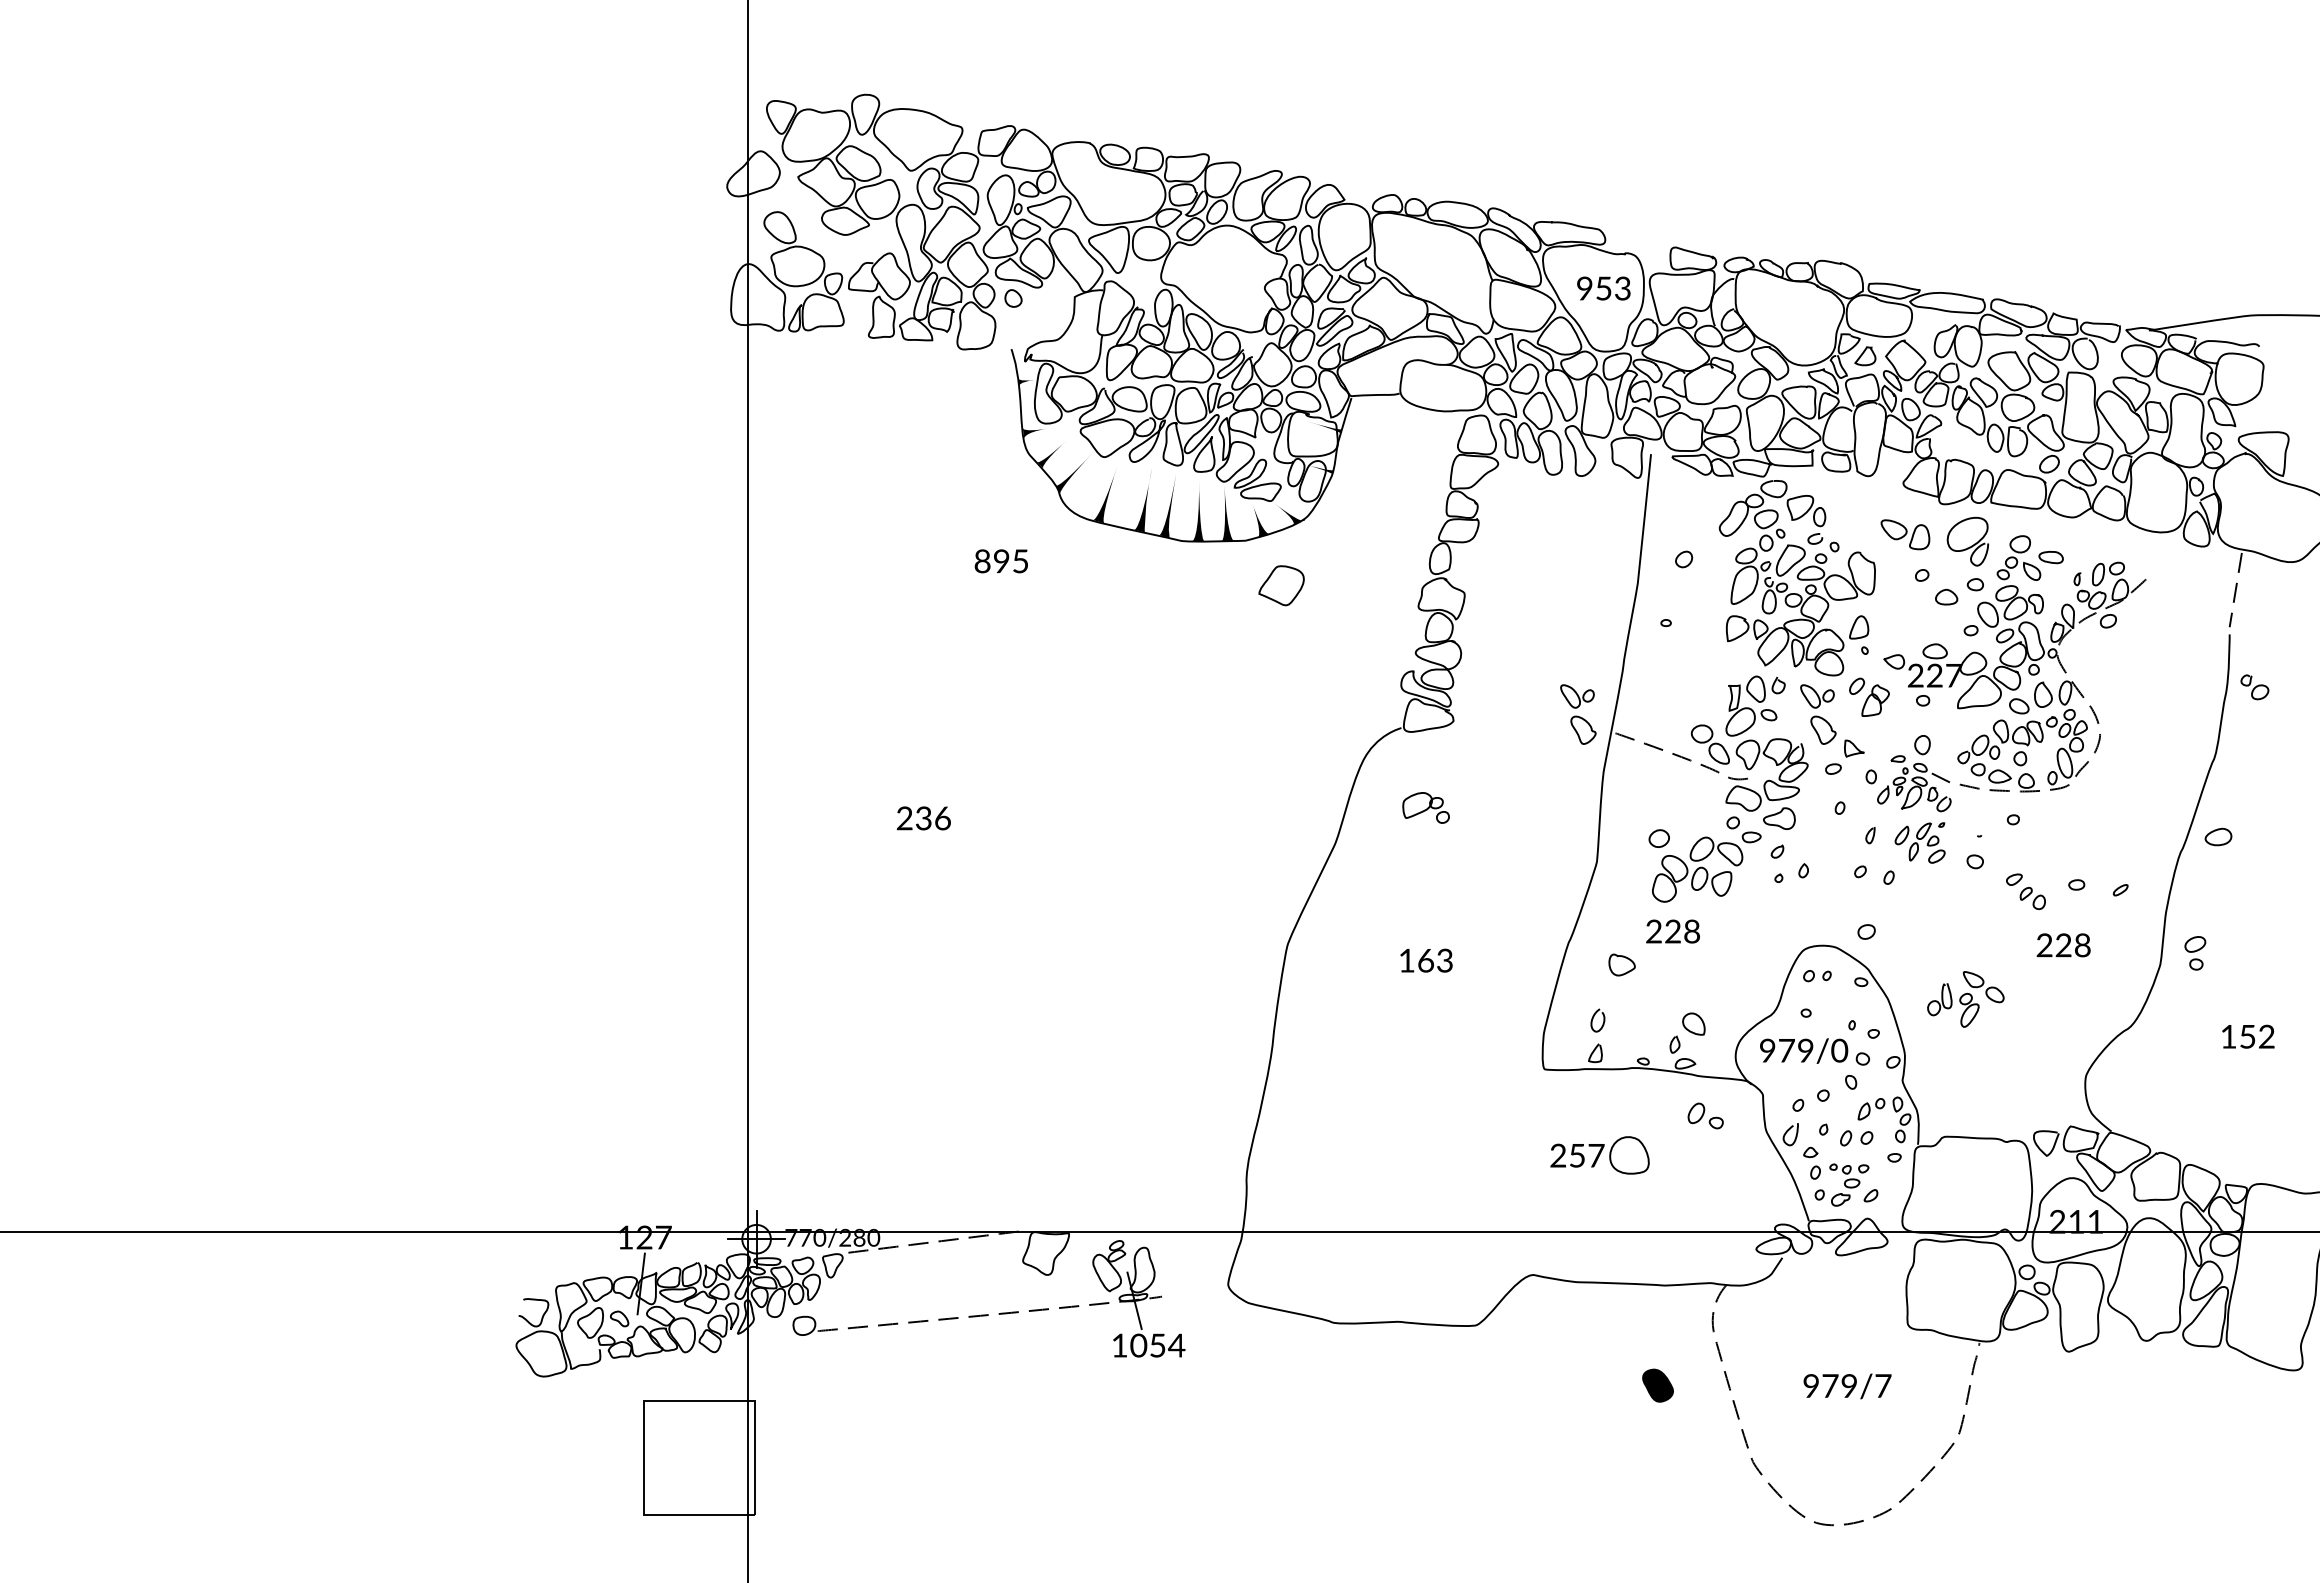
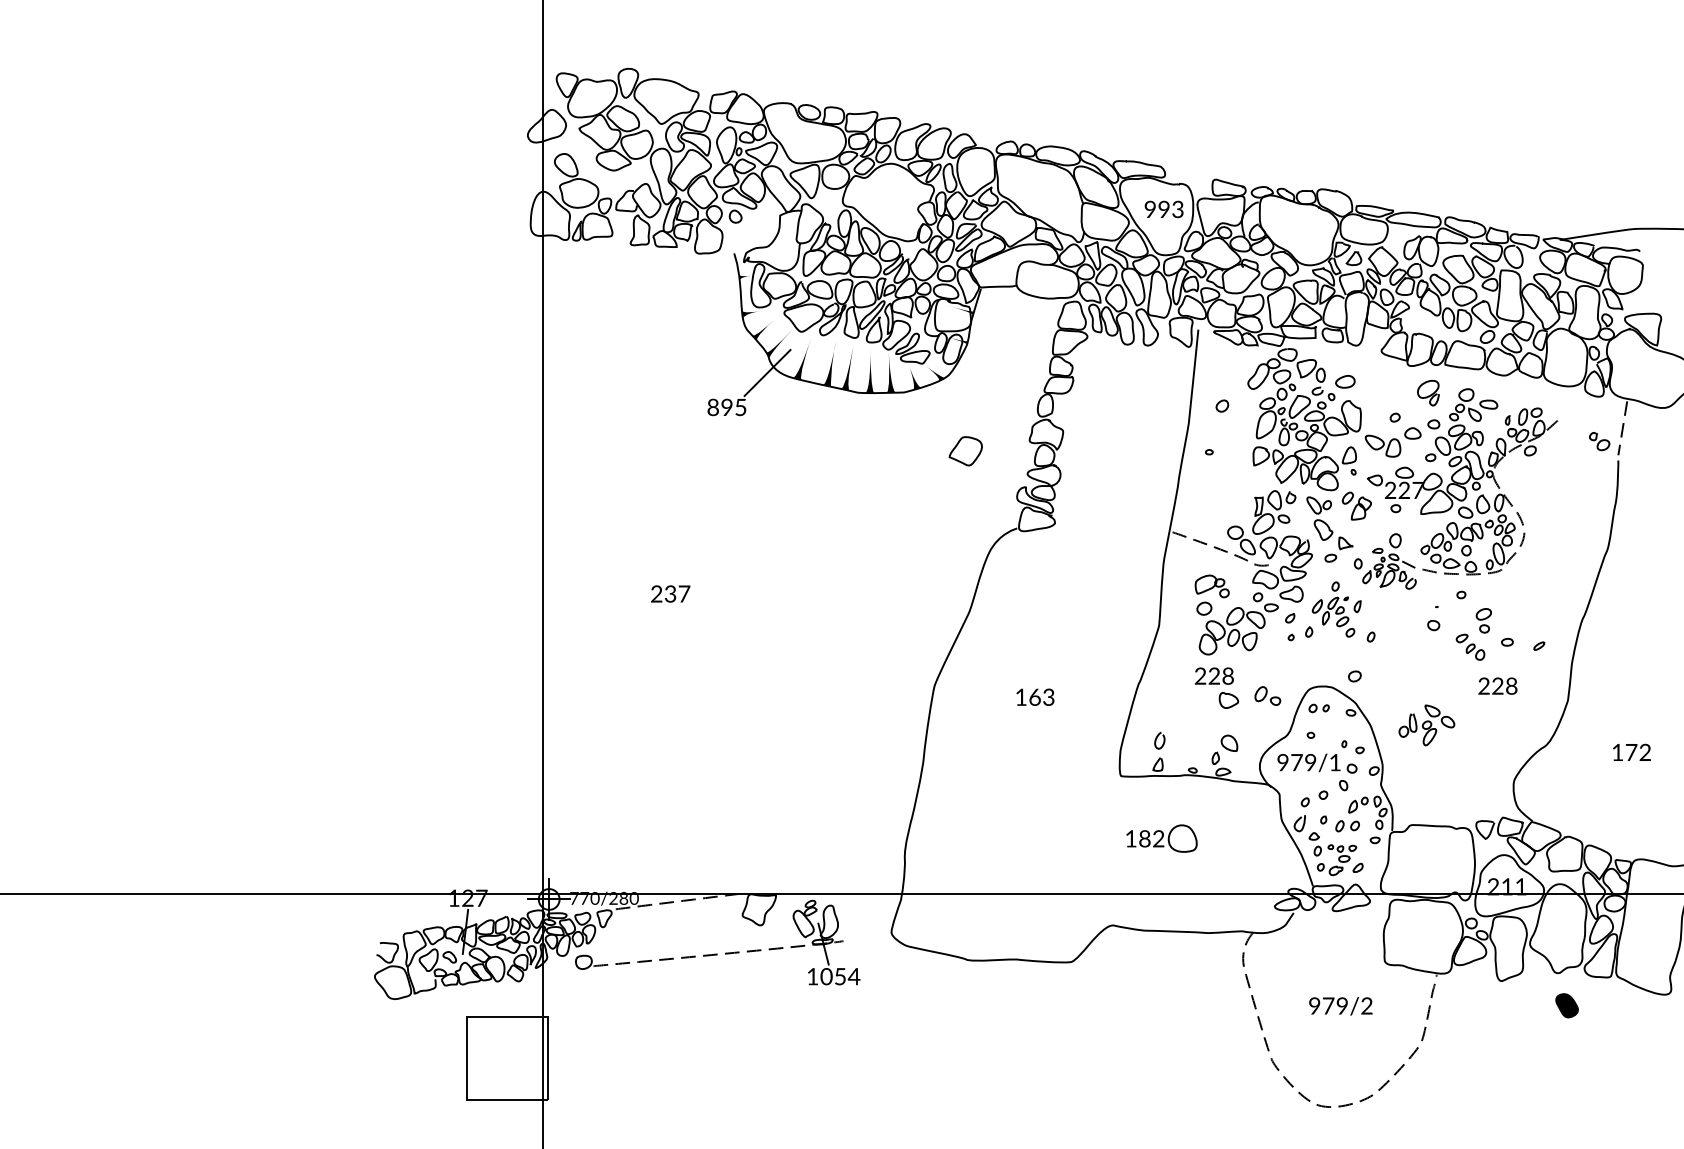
text: (1603, 288) -> (1163, 209), 953 -> 993
line: (1057, 513) -> (767, 372), added
part: (1905, 534) -> (1383, 446), moved
part: (1967, 541) -> (1428, 393), size x0.71
part: (1281, 585) -> (965, 451), moved
part: (2254, 687) -> (1599, 441), moved
part: (1578, 714) -> (1145, 518), removed
part: (1425, 807) -> (1211, 586), moved
text: (943, 818) -> (684, 594), 236 -> 237
part: (2218, 836) -> (1345, 381), moved
part: (1919, 842) -> (1330, 611), moved
part: (2195, 953) -> (1483, 620), moved
part: (1621, 964) -> (1228, 700), moved
text: (2247, 1036) -> (1631, 752), 152 -> 172
text: (1839, 1050) -> (1335, 762), 979/0 -> 979/1
part: (1705, 1115) -> (1267, 695), moved
text: (1577, 1155) -> (1145, 838), 257 -> 182
part: (1657, 1385) -> (1566, 1005), moved
text: (1883, 1385) -> (1367, 1005), 979/7 -> 979/2

